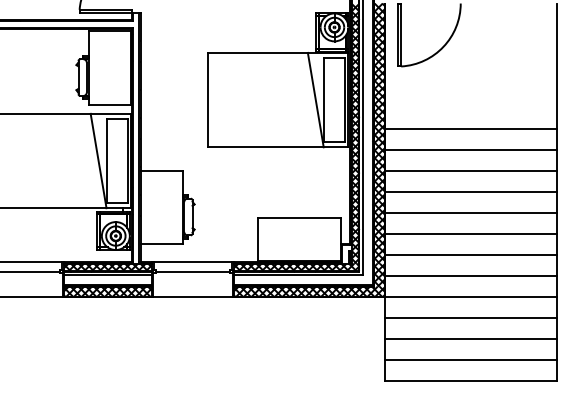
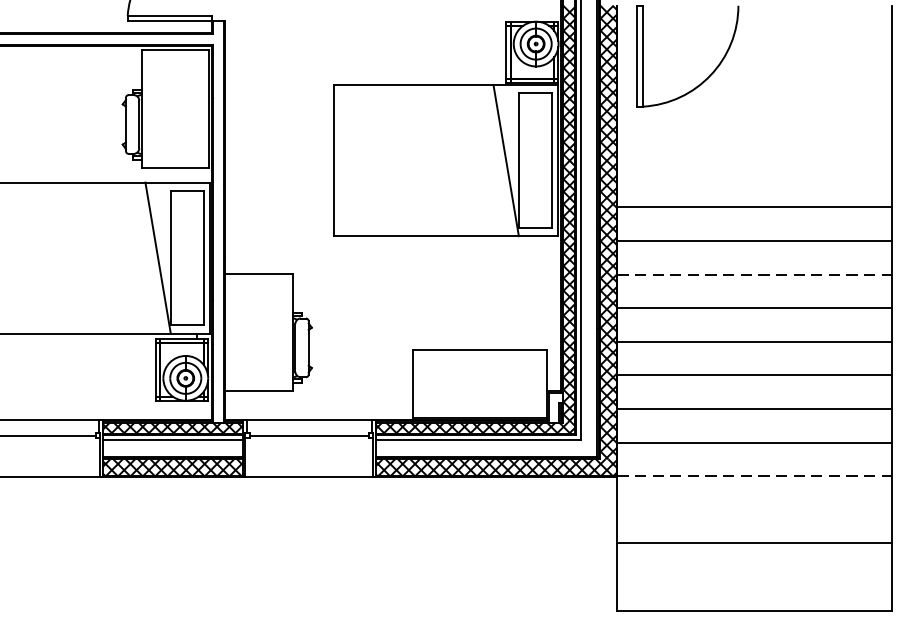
line: (470, 171) -> (754, 274), solid -> dashed
line: (470, 297) -> (754, 476), solid -> dashed
line: (470, 318) -> (754, 510), removed
line: (470, 360) -> (754, 577), removed

